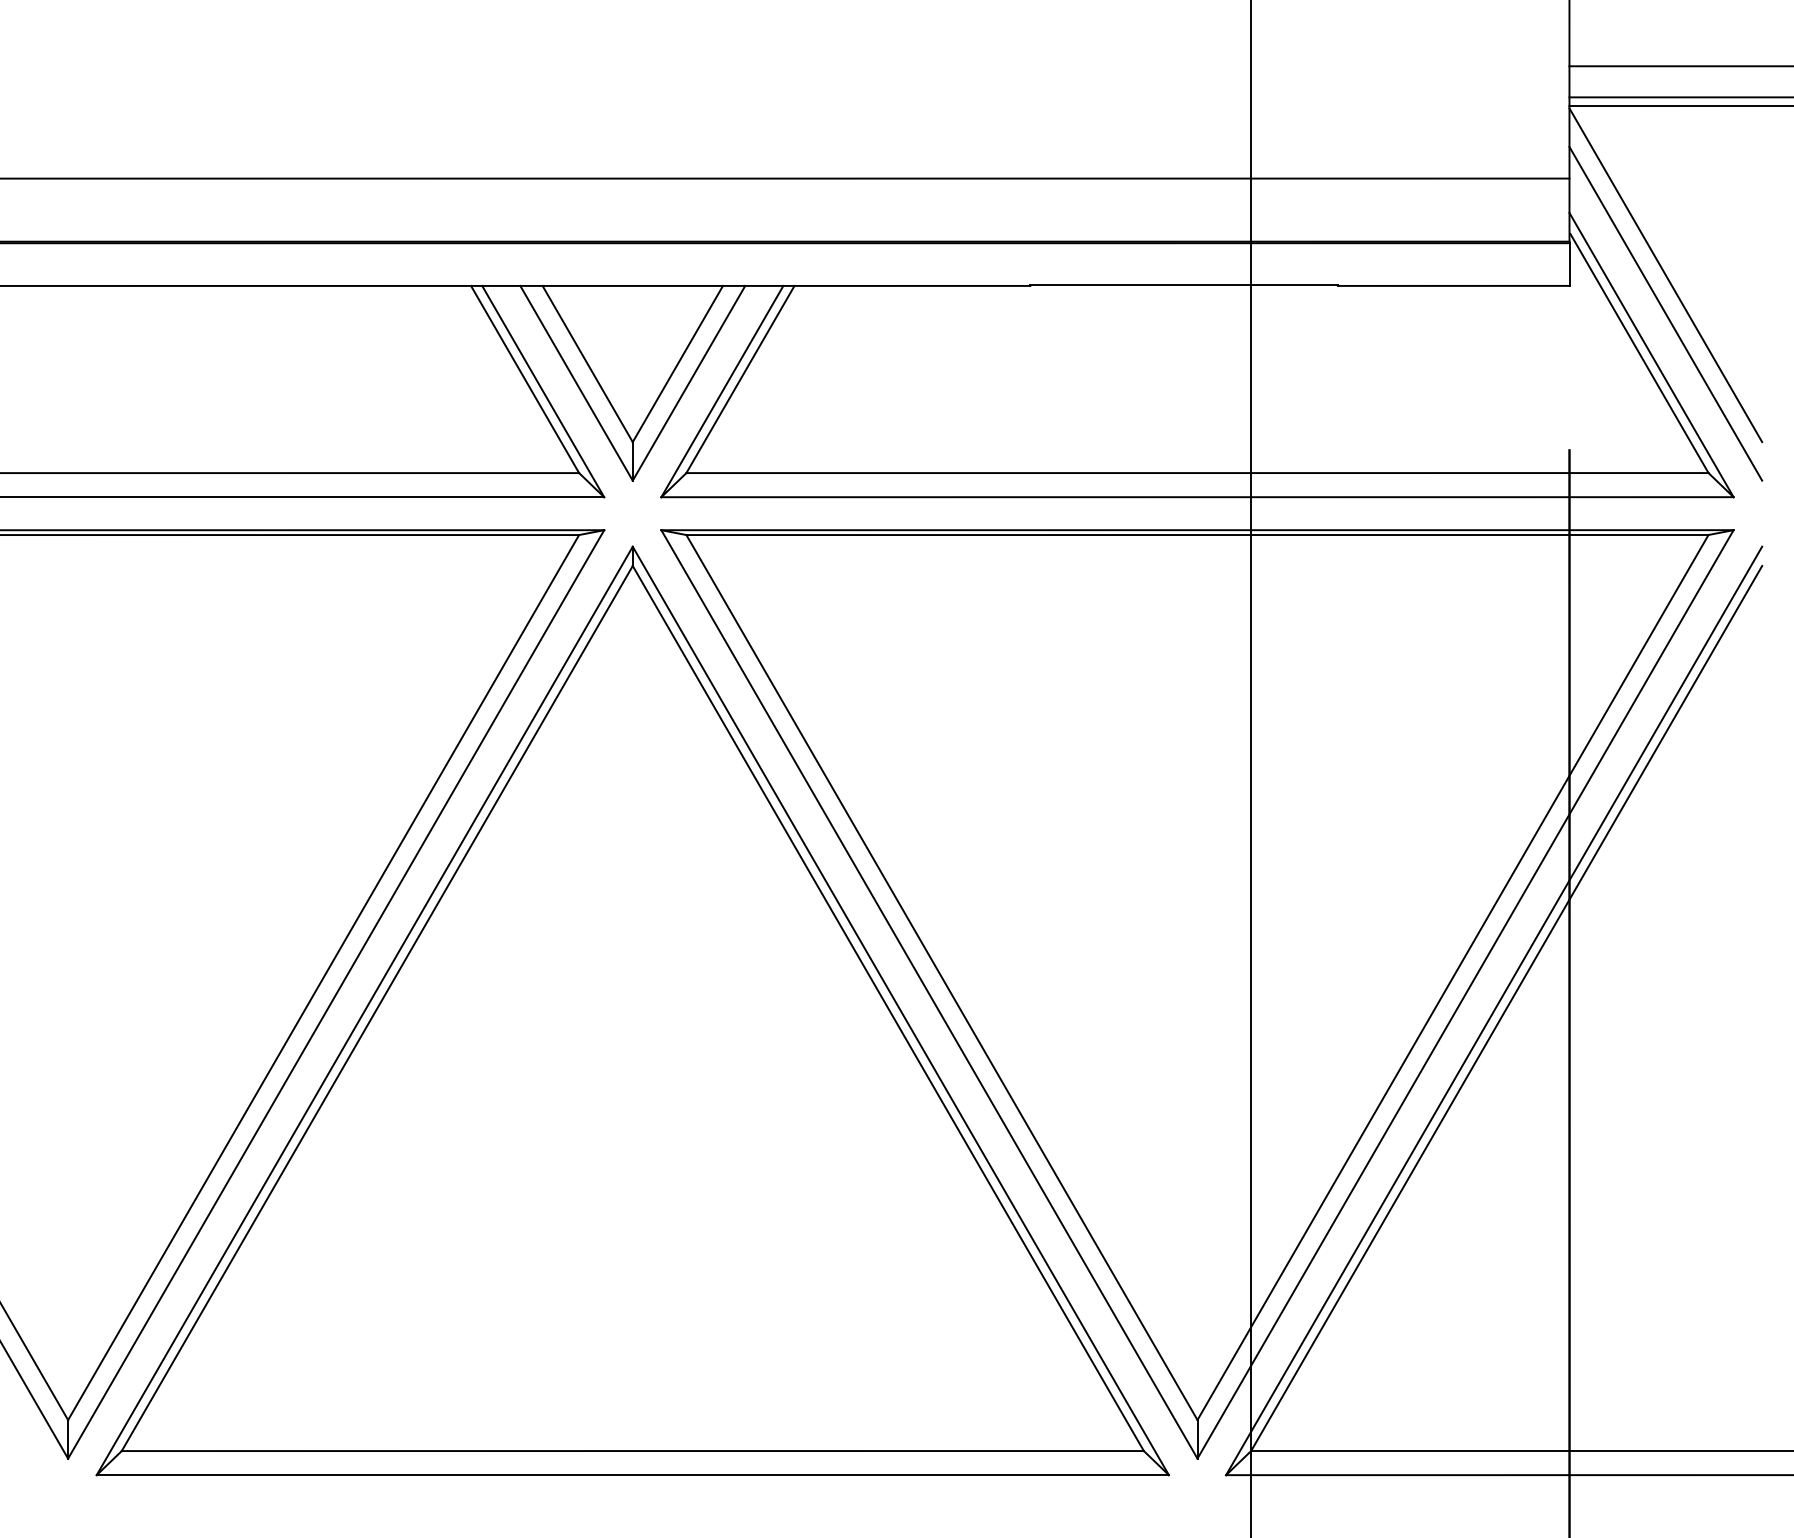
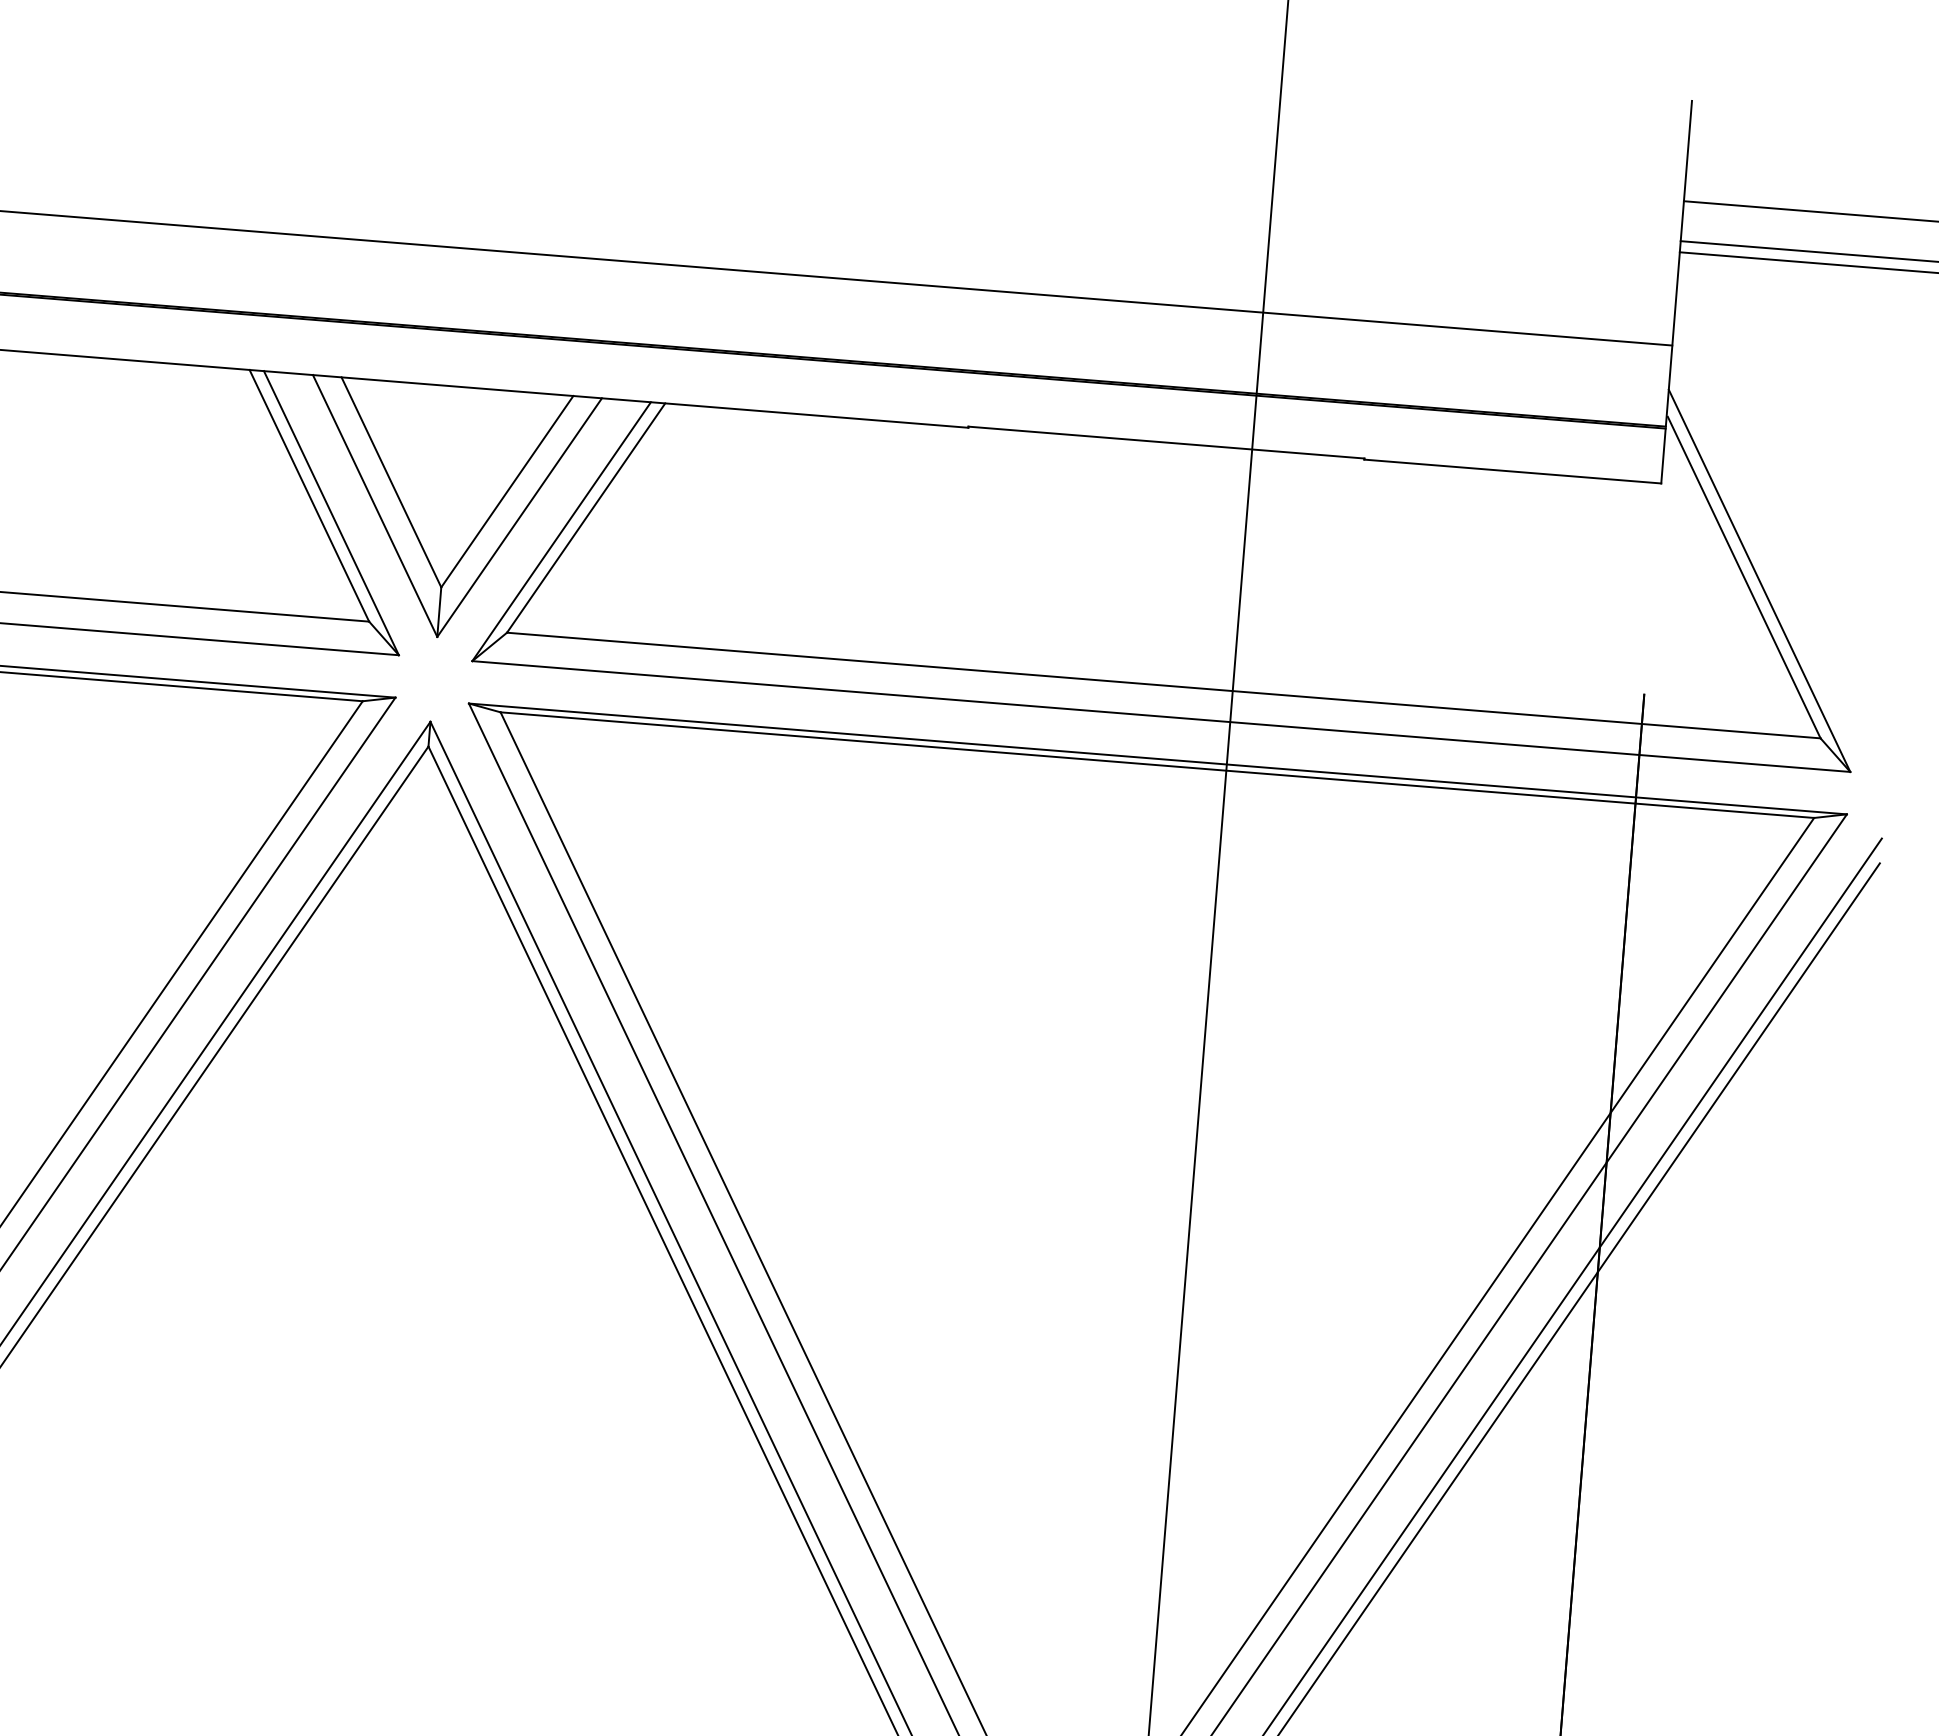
line: (1665, 275) -> (1785, 480), removed
line: (1665, 313) -> (1781, 528), removed

